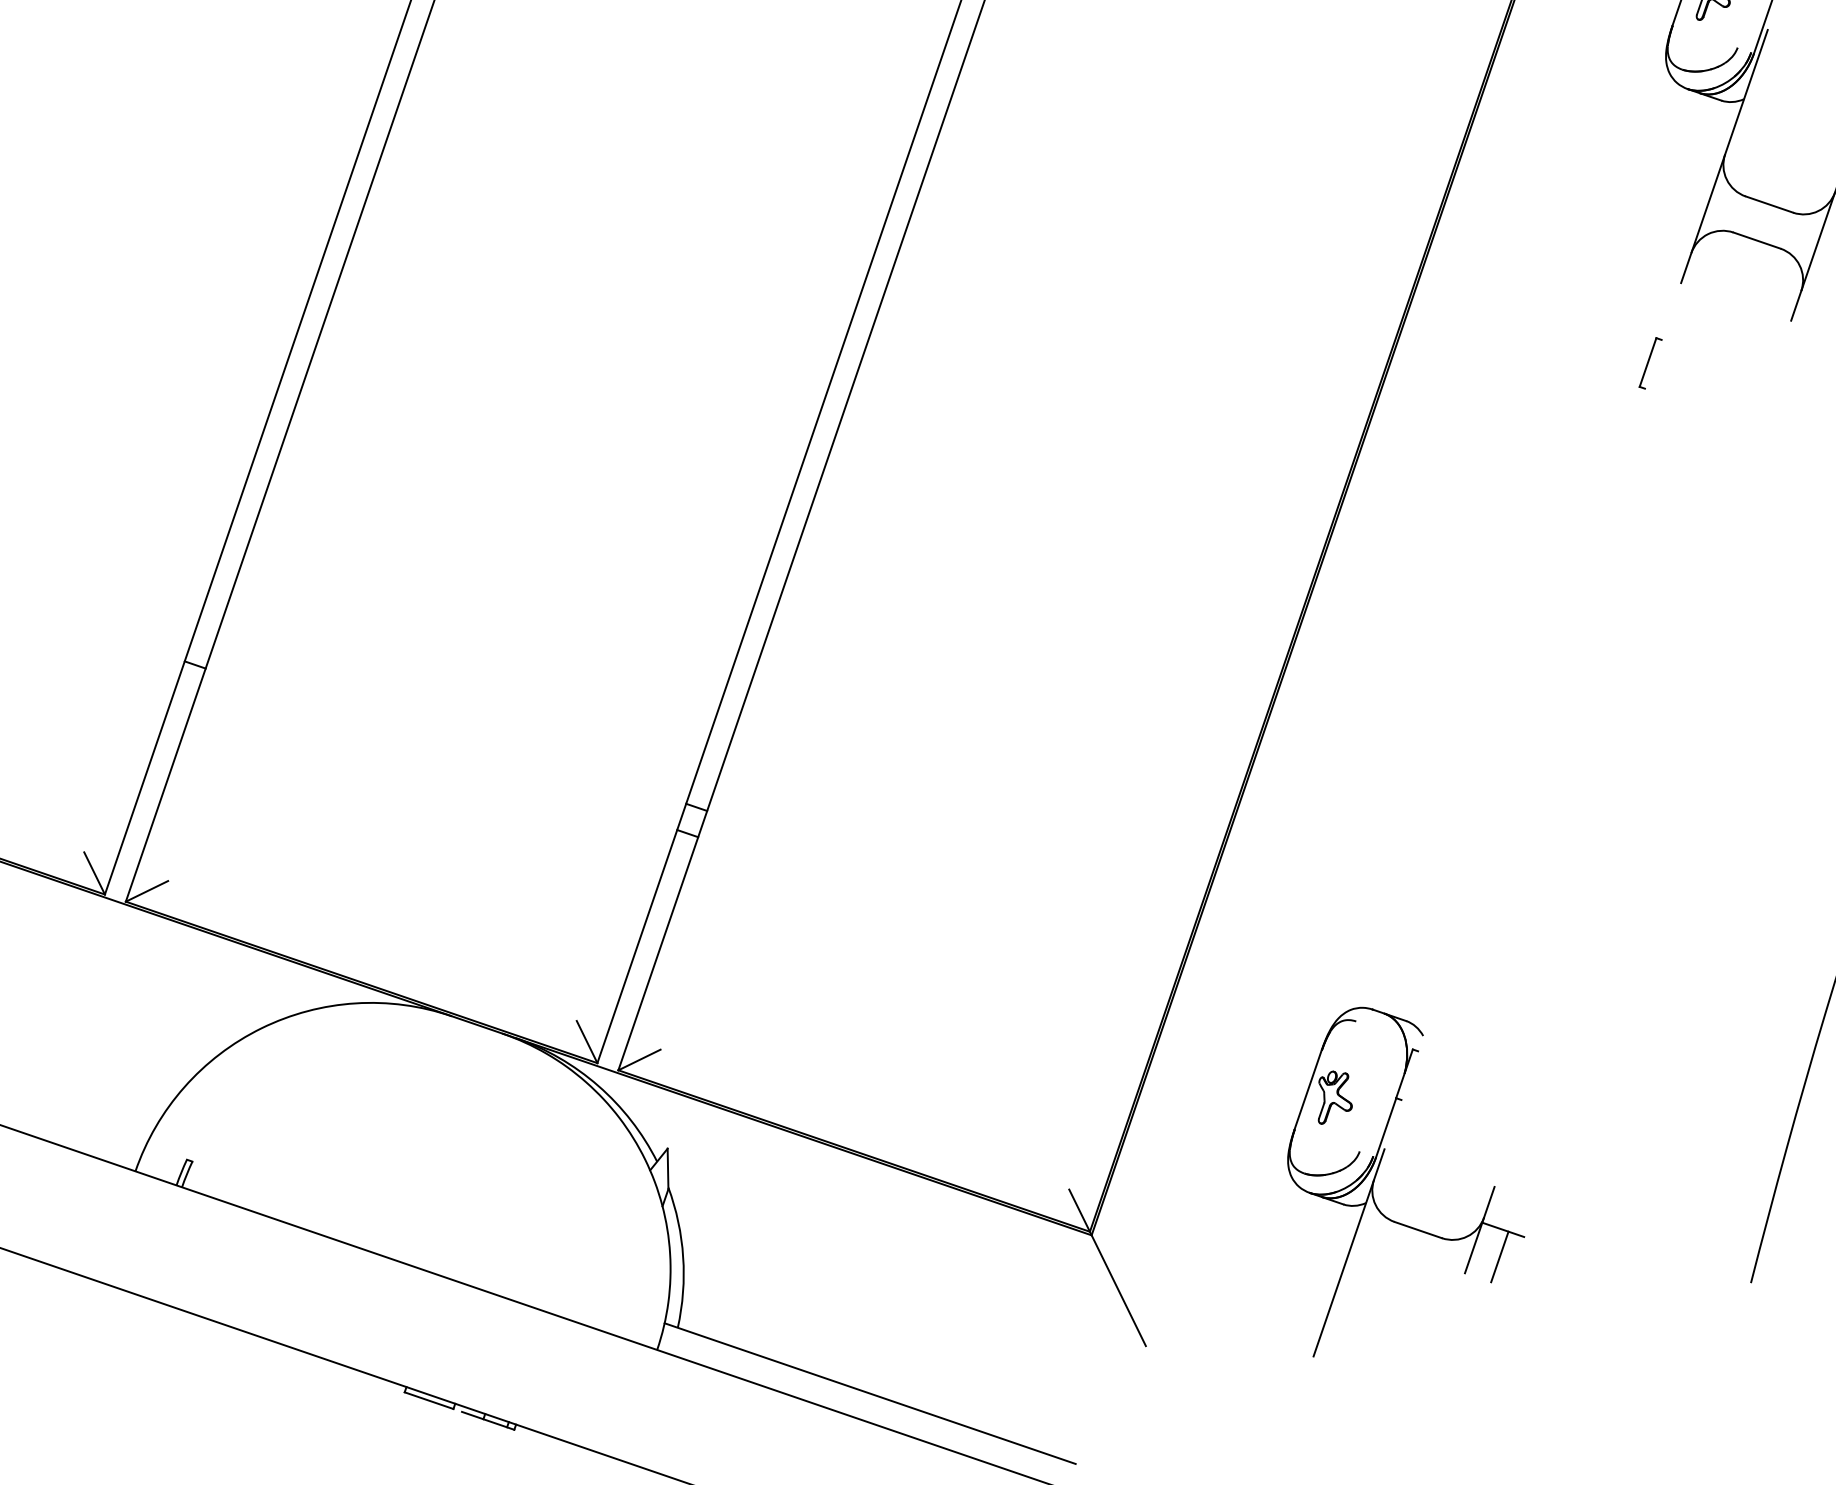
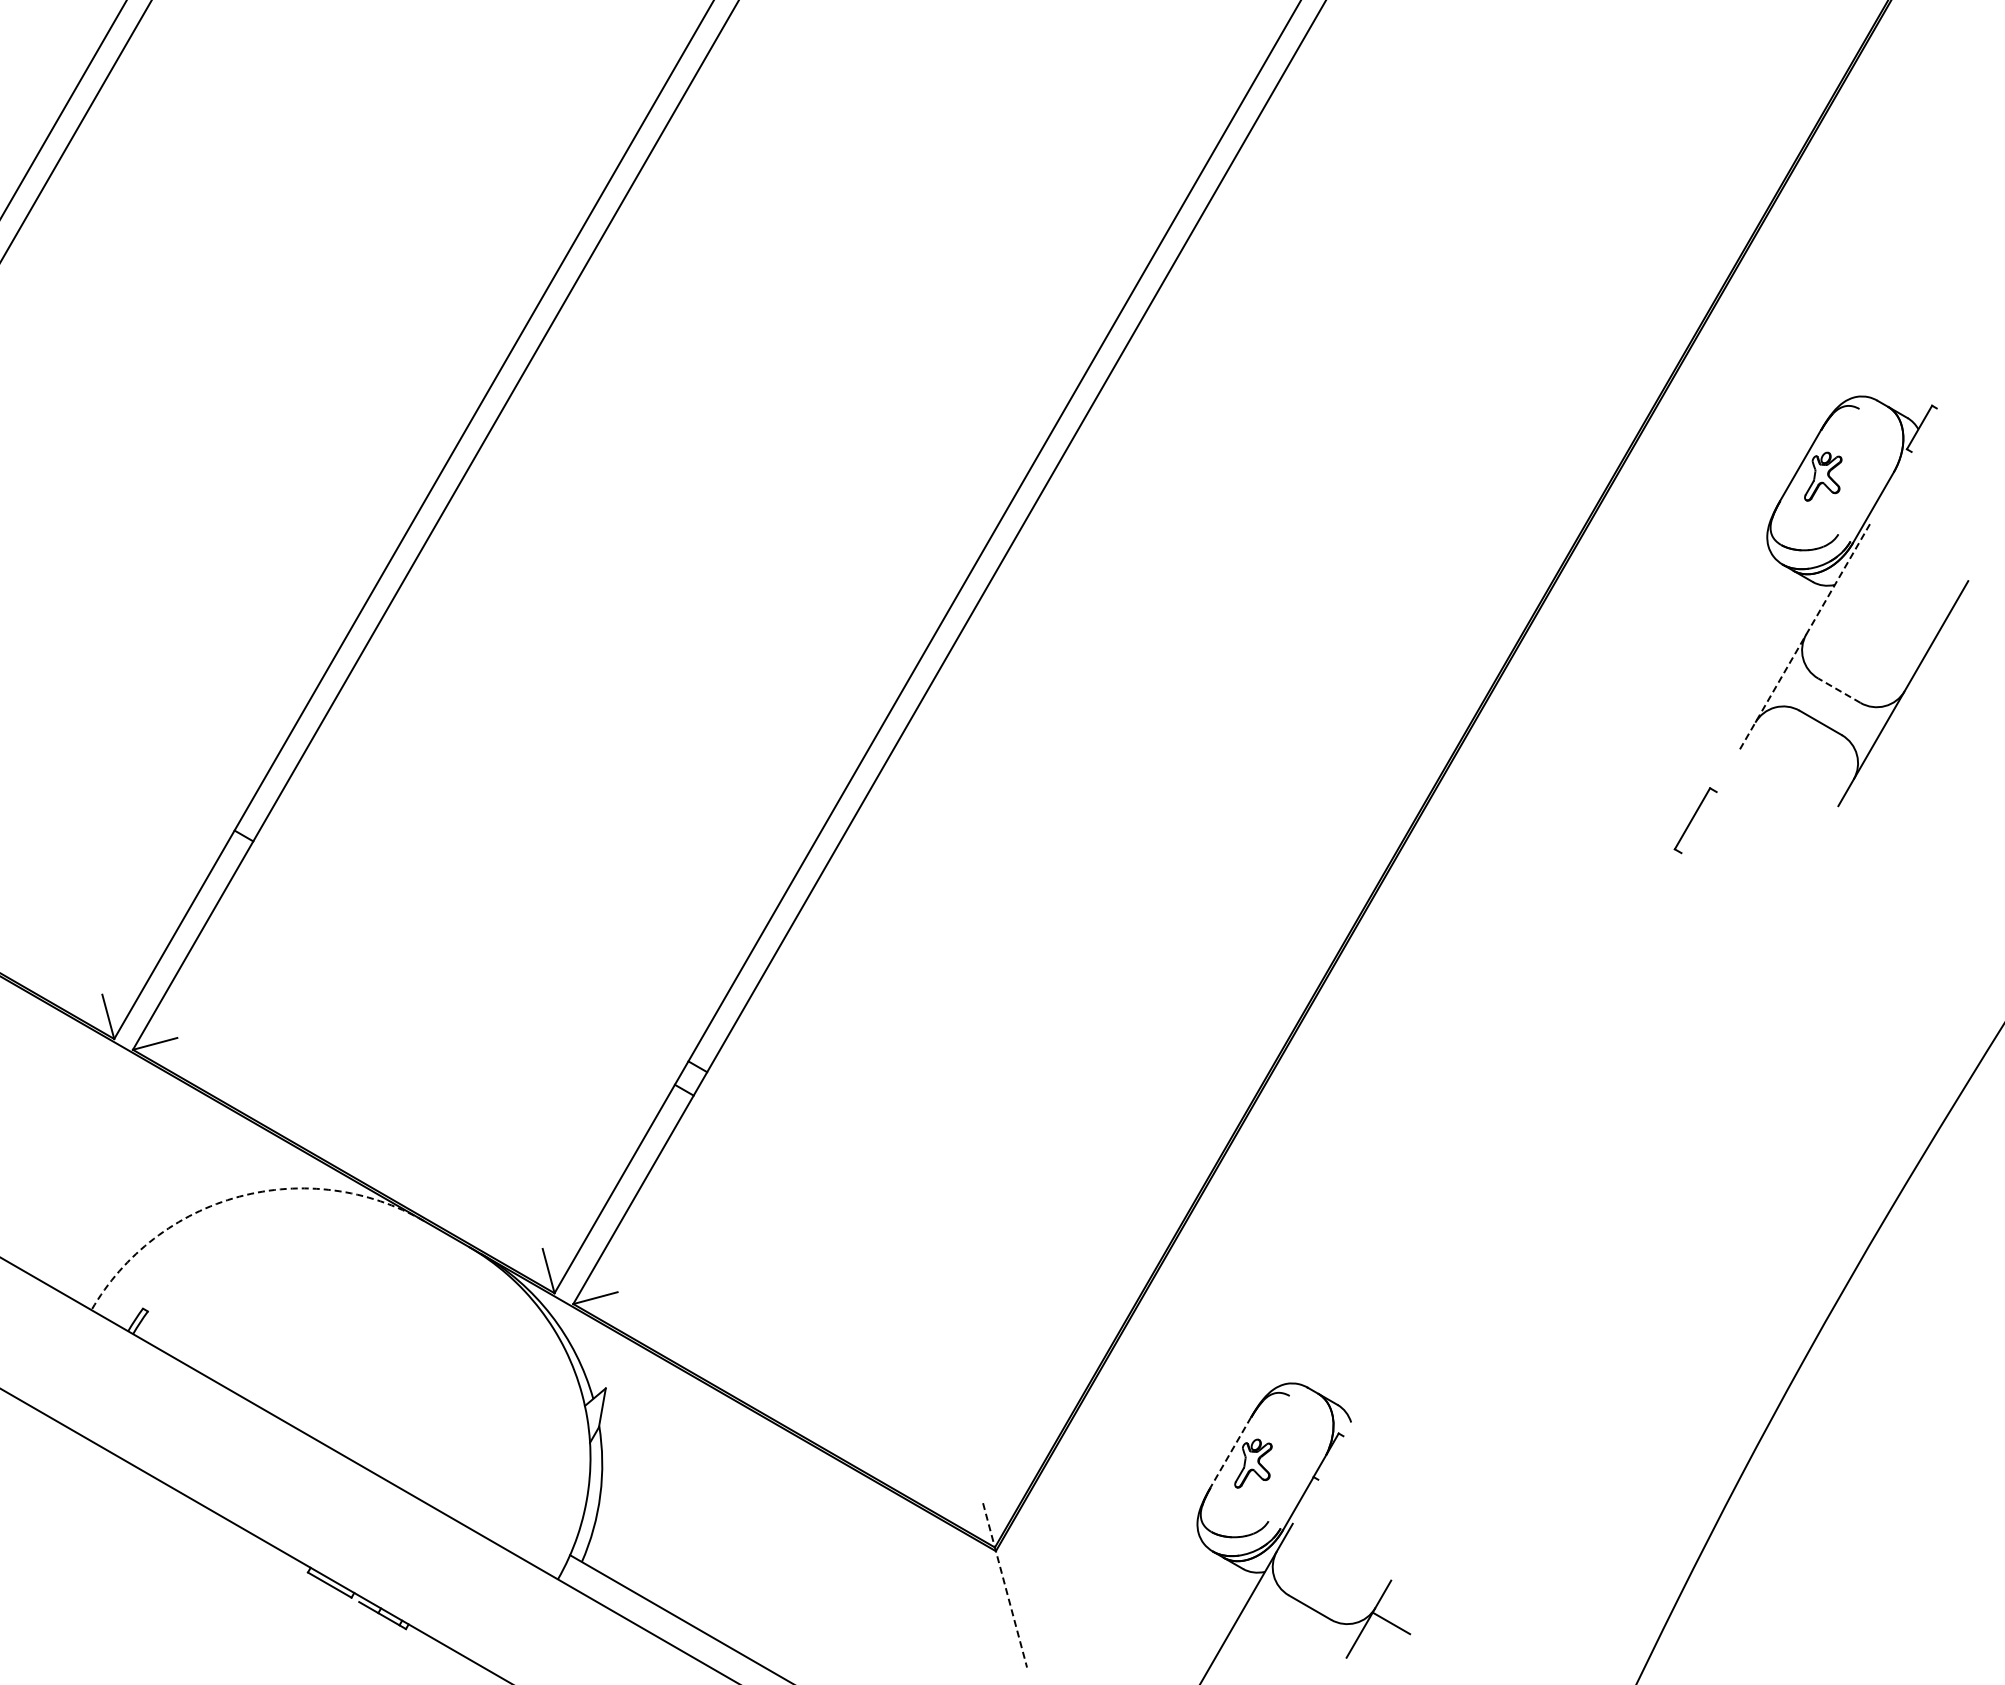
line: (1724, 156) -> (1805, 636), solid -> dashed
line: (1768, 204) -> (1838, 690), solid -> dashed
part: (1650, 363) -> (1695, 820), size x1.4
arc: (261, 1028) -> (239, 1196), solid -> dashed
line: (1307, 1089) -> (1230, 1452), solid -> dashed
line: (1500, 1256) -> (1383, 1648), removed
line: (1108, 1267) -> (1005, 1585), solid -> dashed

